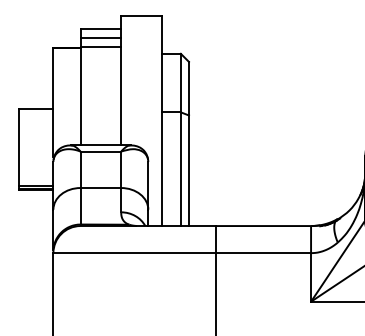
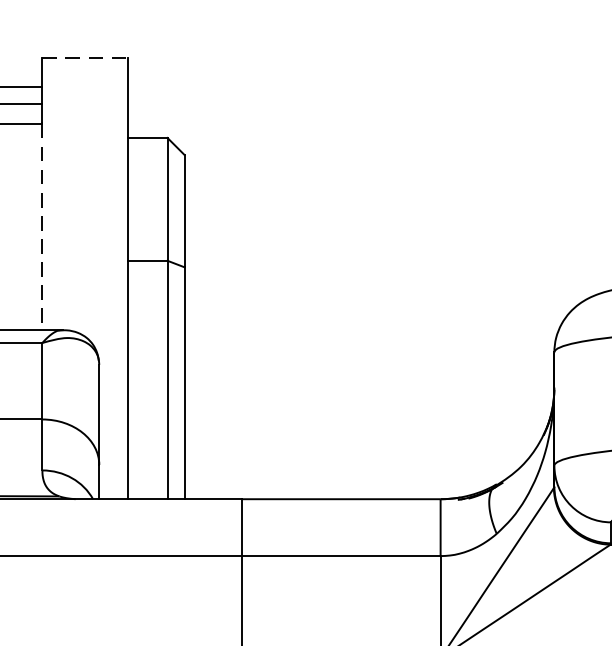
line: (142, 15) -> (87, 57), solid -> dashed
line: (121, 96) -> (43, 227), solid -> dashed

